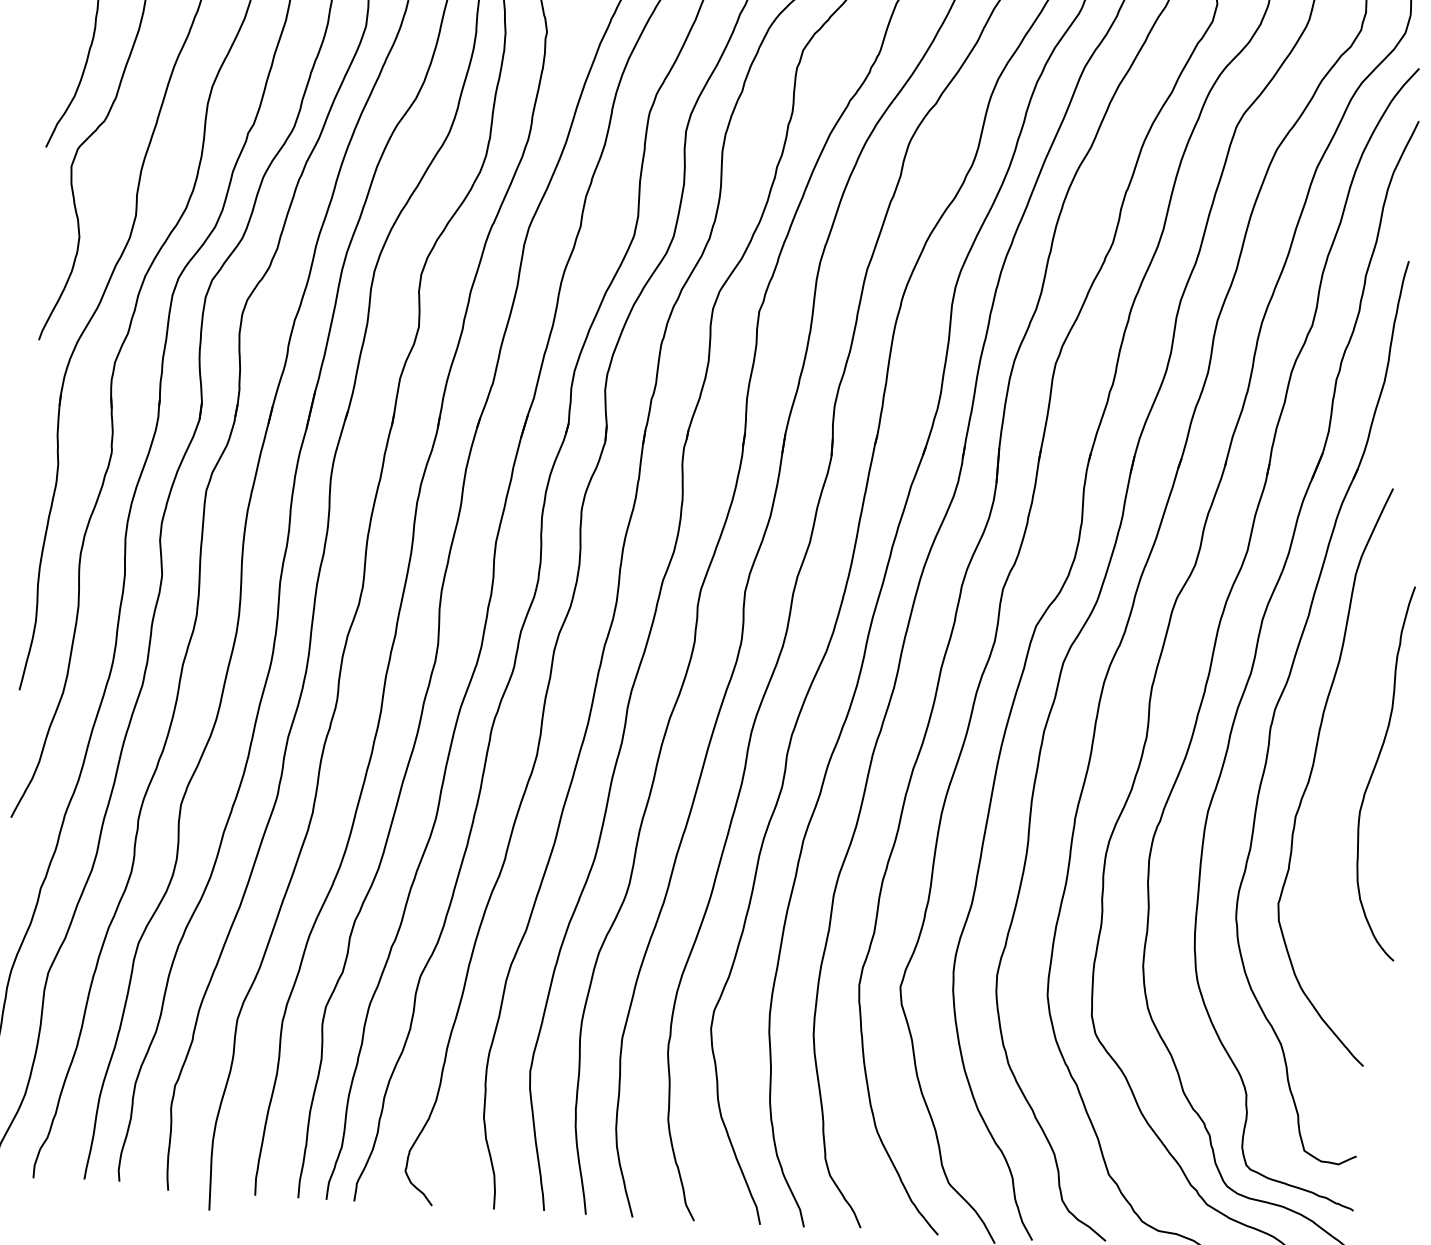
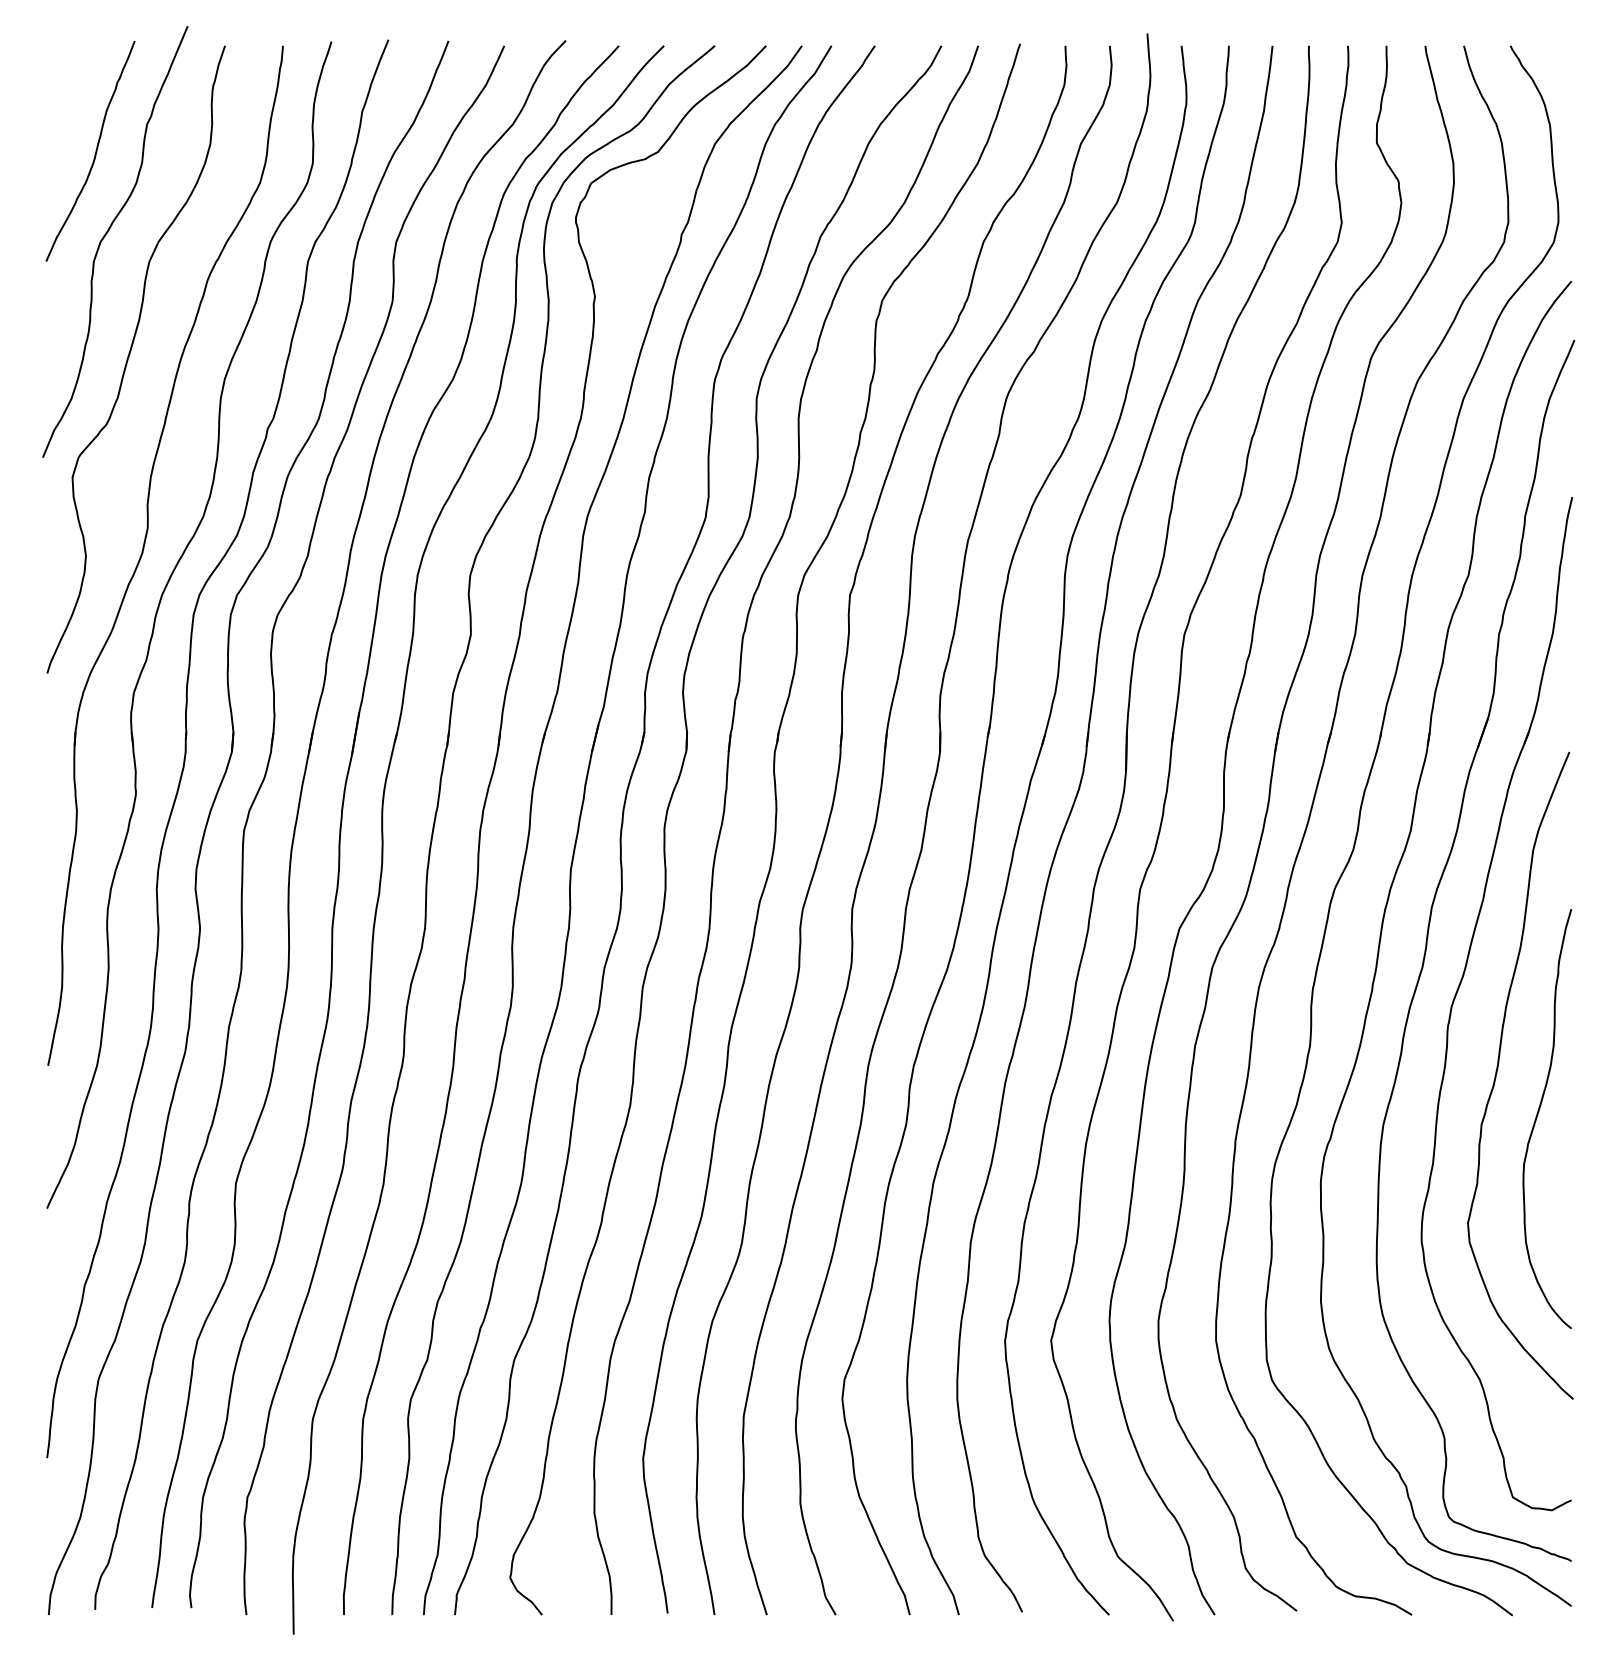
curve: (1375, 769) -> (1538, 1115), moved

